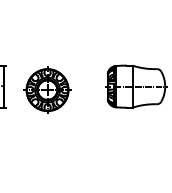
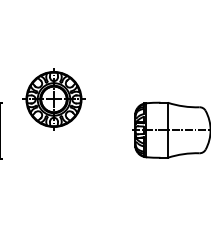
part: (47, 89) -> (53, 98), moved

